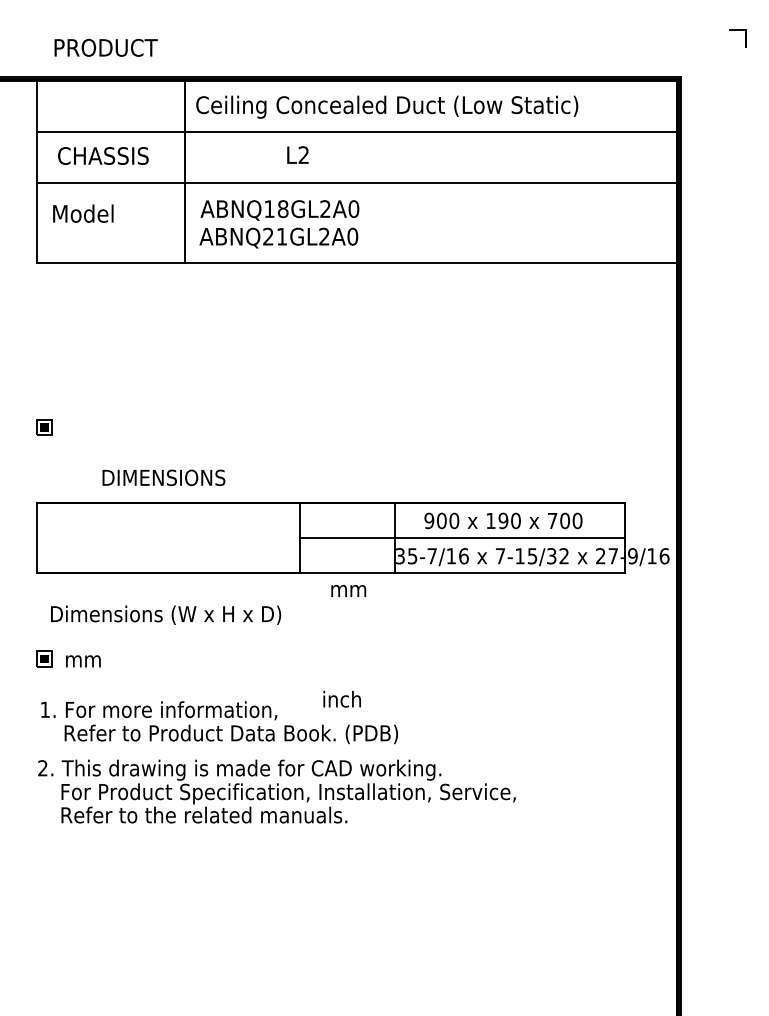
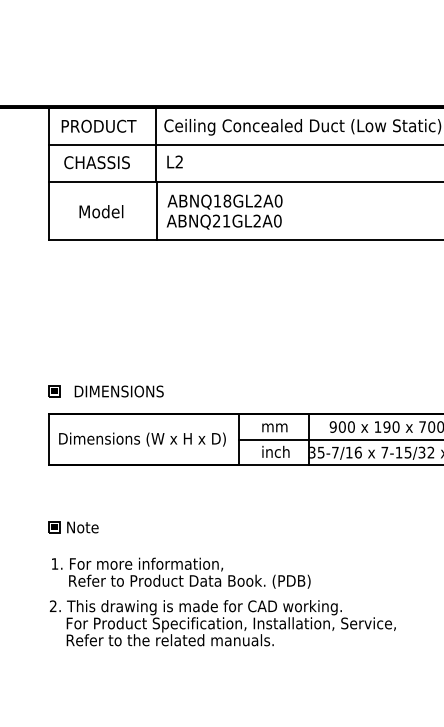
text: (105, 47) -> (98, 126), moved
text: (297, 154) -> (174, 161), moved
text: (83, 213) -> (101, 211), moved
part: (44, 427) -> (54, 391), moved
text: (163, 477) -> (118, 391), moved
text: (348, 590) -> (274, 427), moved
text: (166, 614) -> (142, 439), moved
text: (83, 659) -> (82, 527), mm -> Note
text: (341, 698) -> (275, 451), moved

